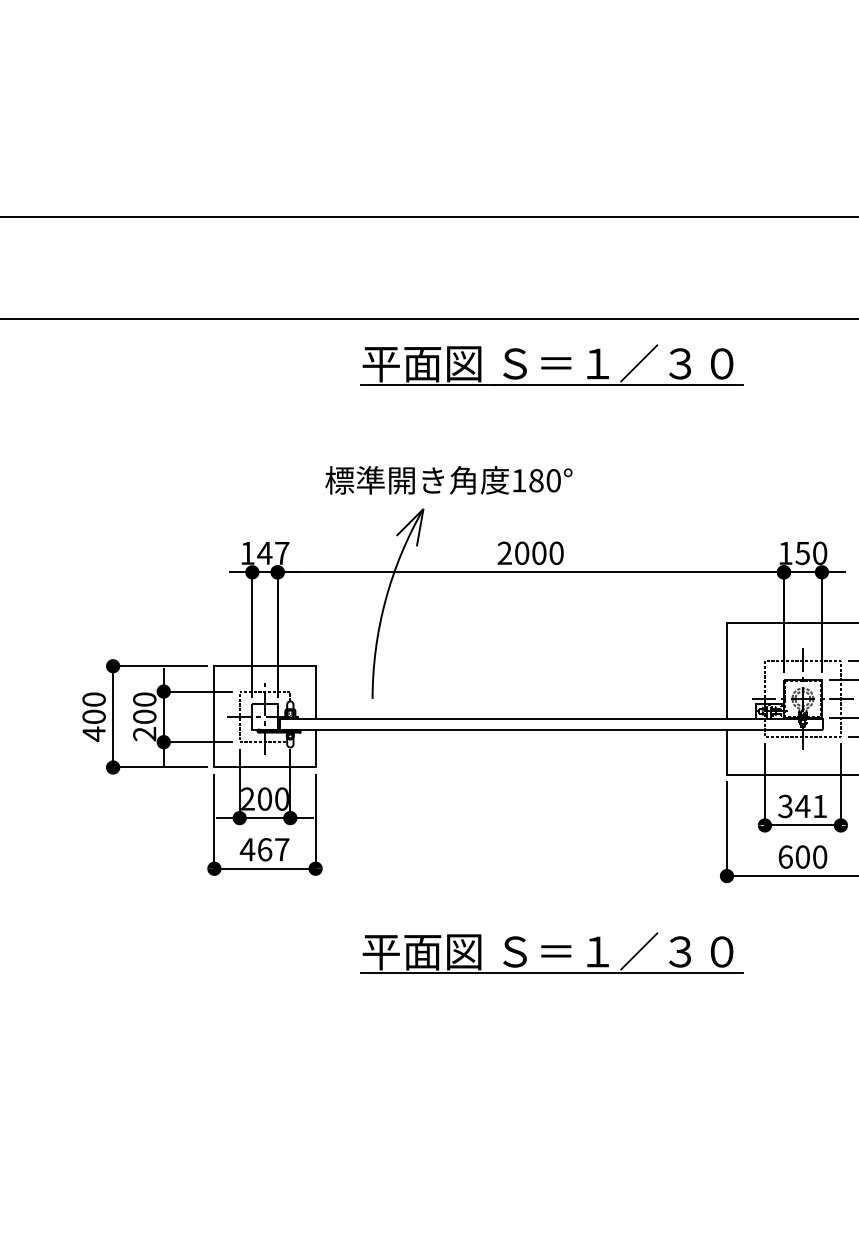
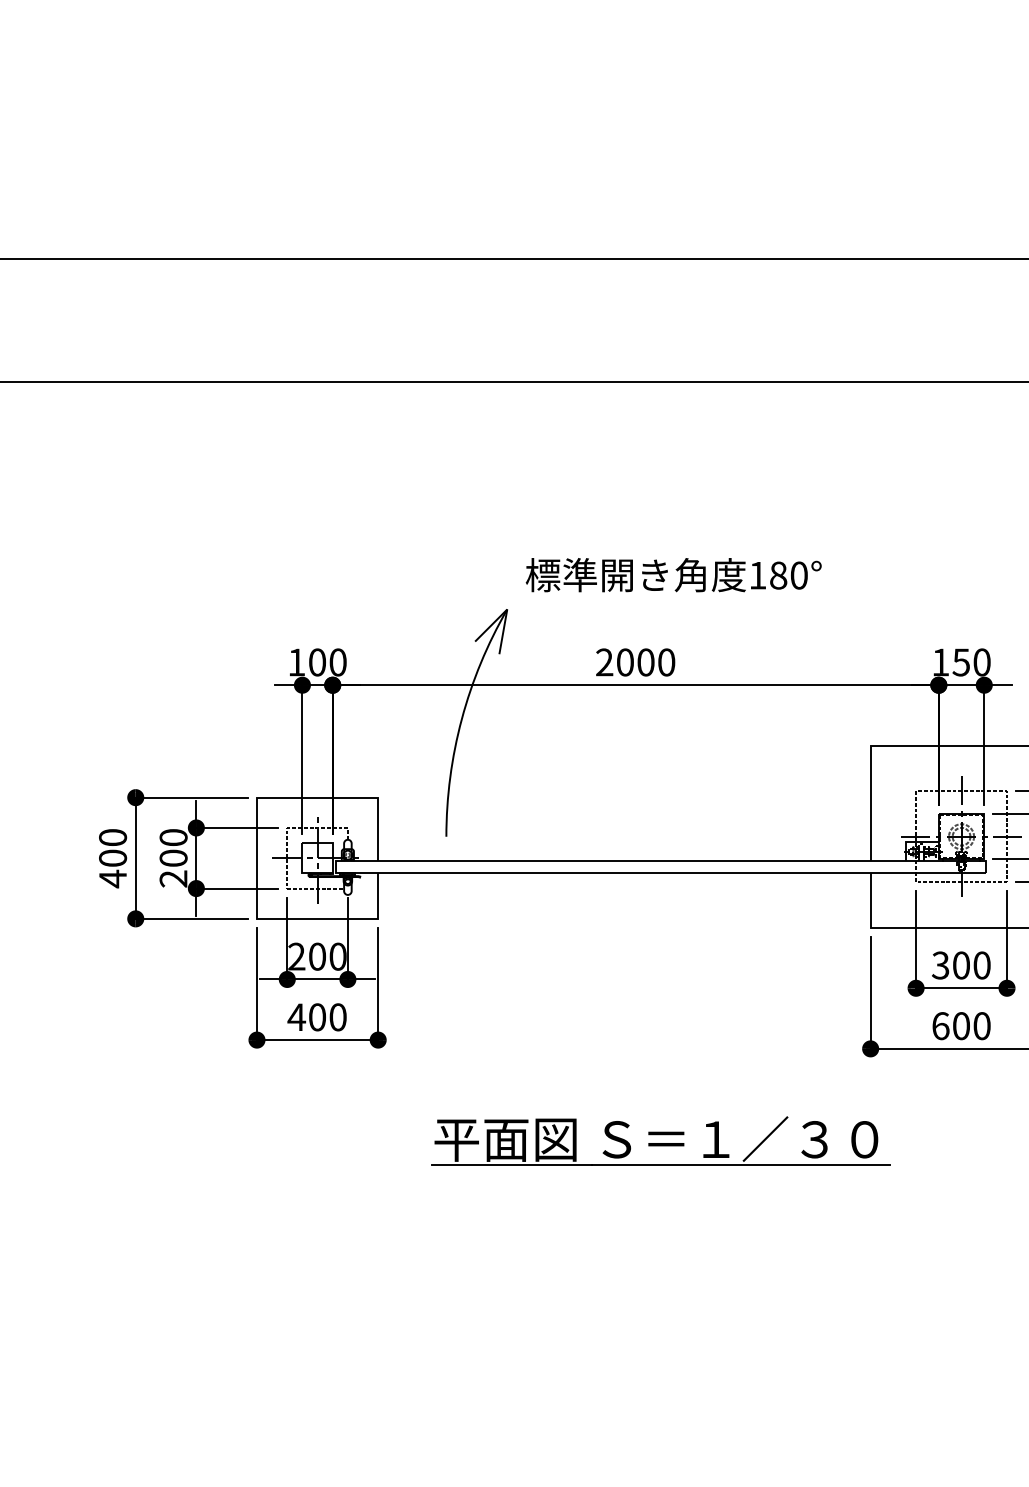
part: (551, 364) -> (660, 436), removed
text: (448, 480) -> (673, 575), moved
text: (273, 553) -> (327, 662), 147 -> 100
text: (811, 806) -> (971, 965), 341 -> 300
text: (273, 849) -> (327, 1017), 467 -> 400

